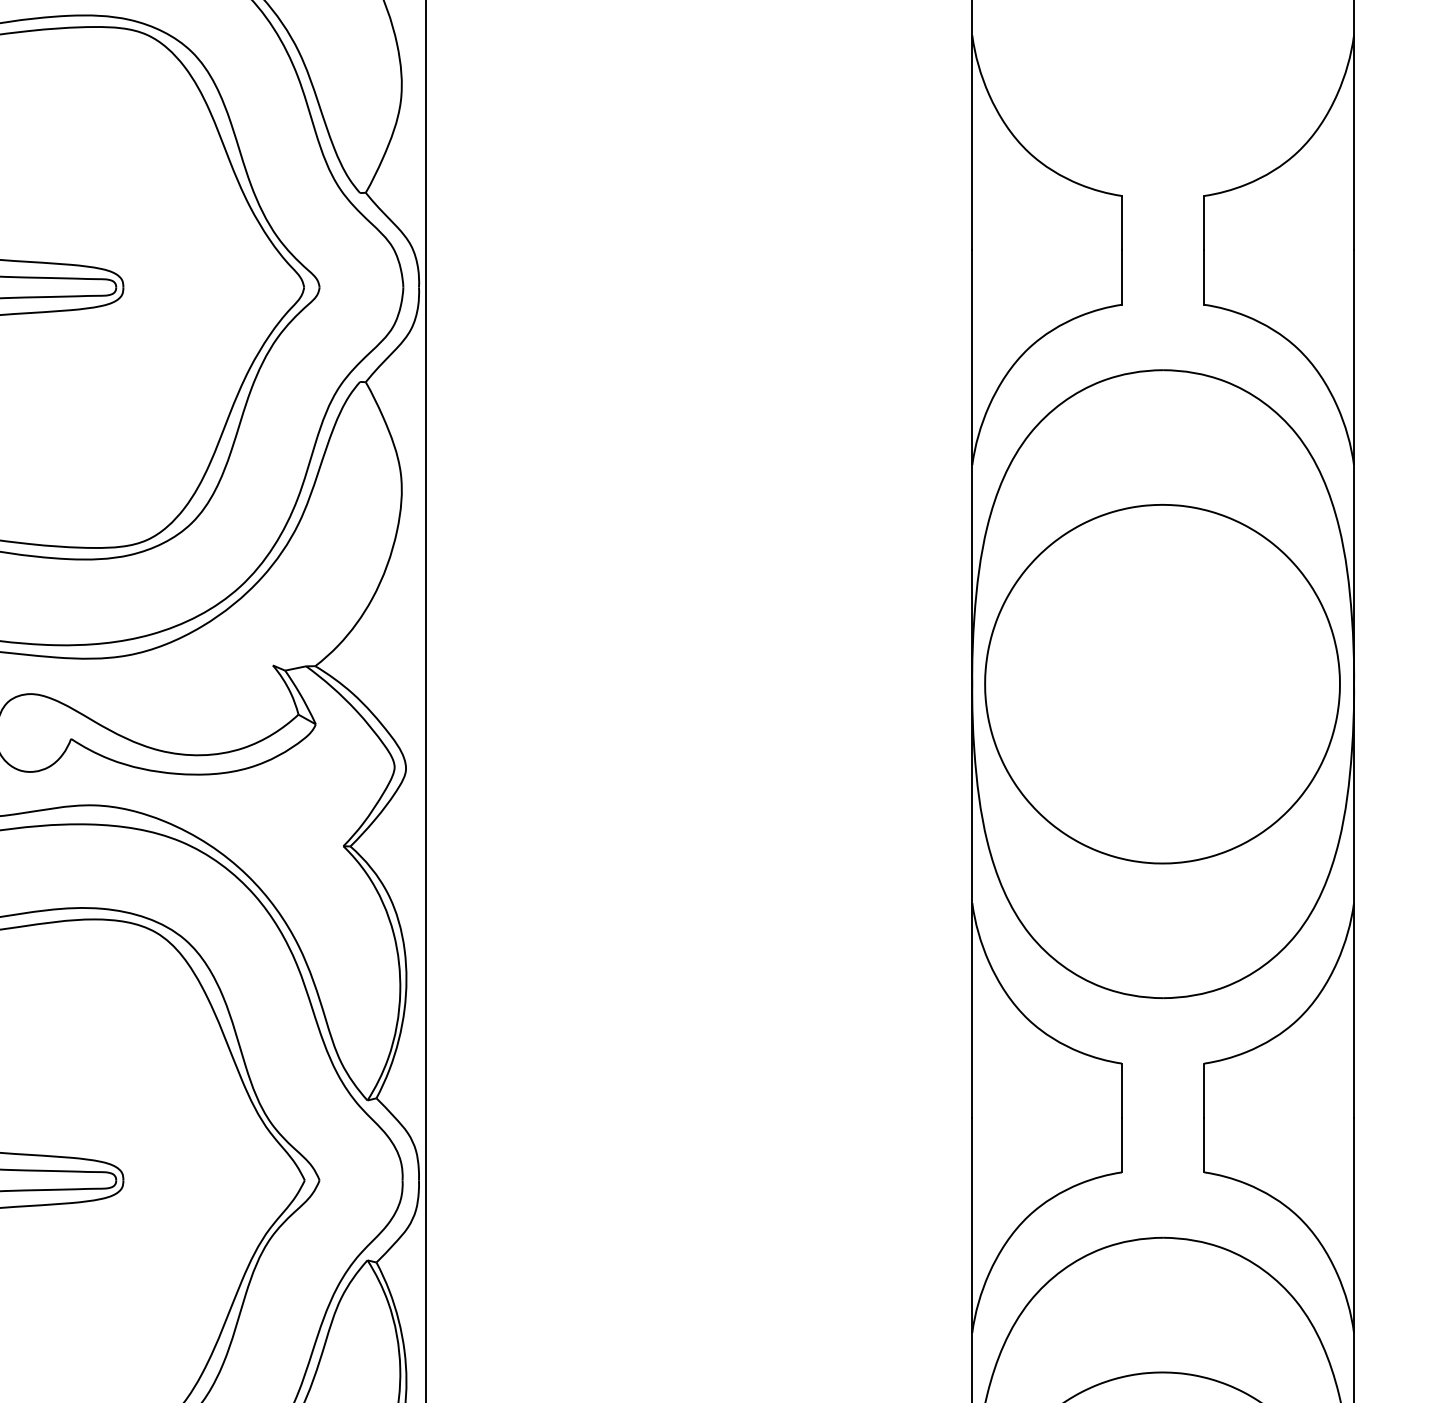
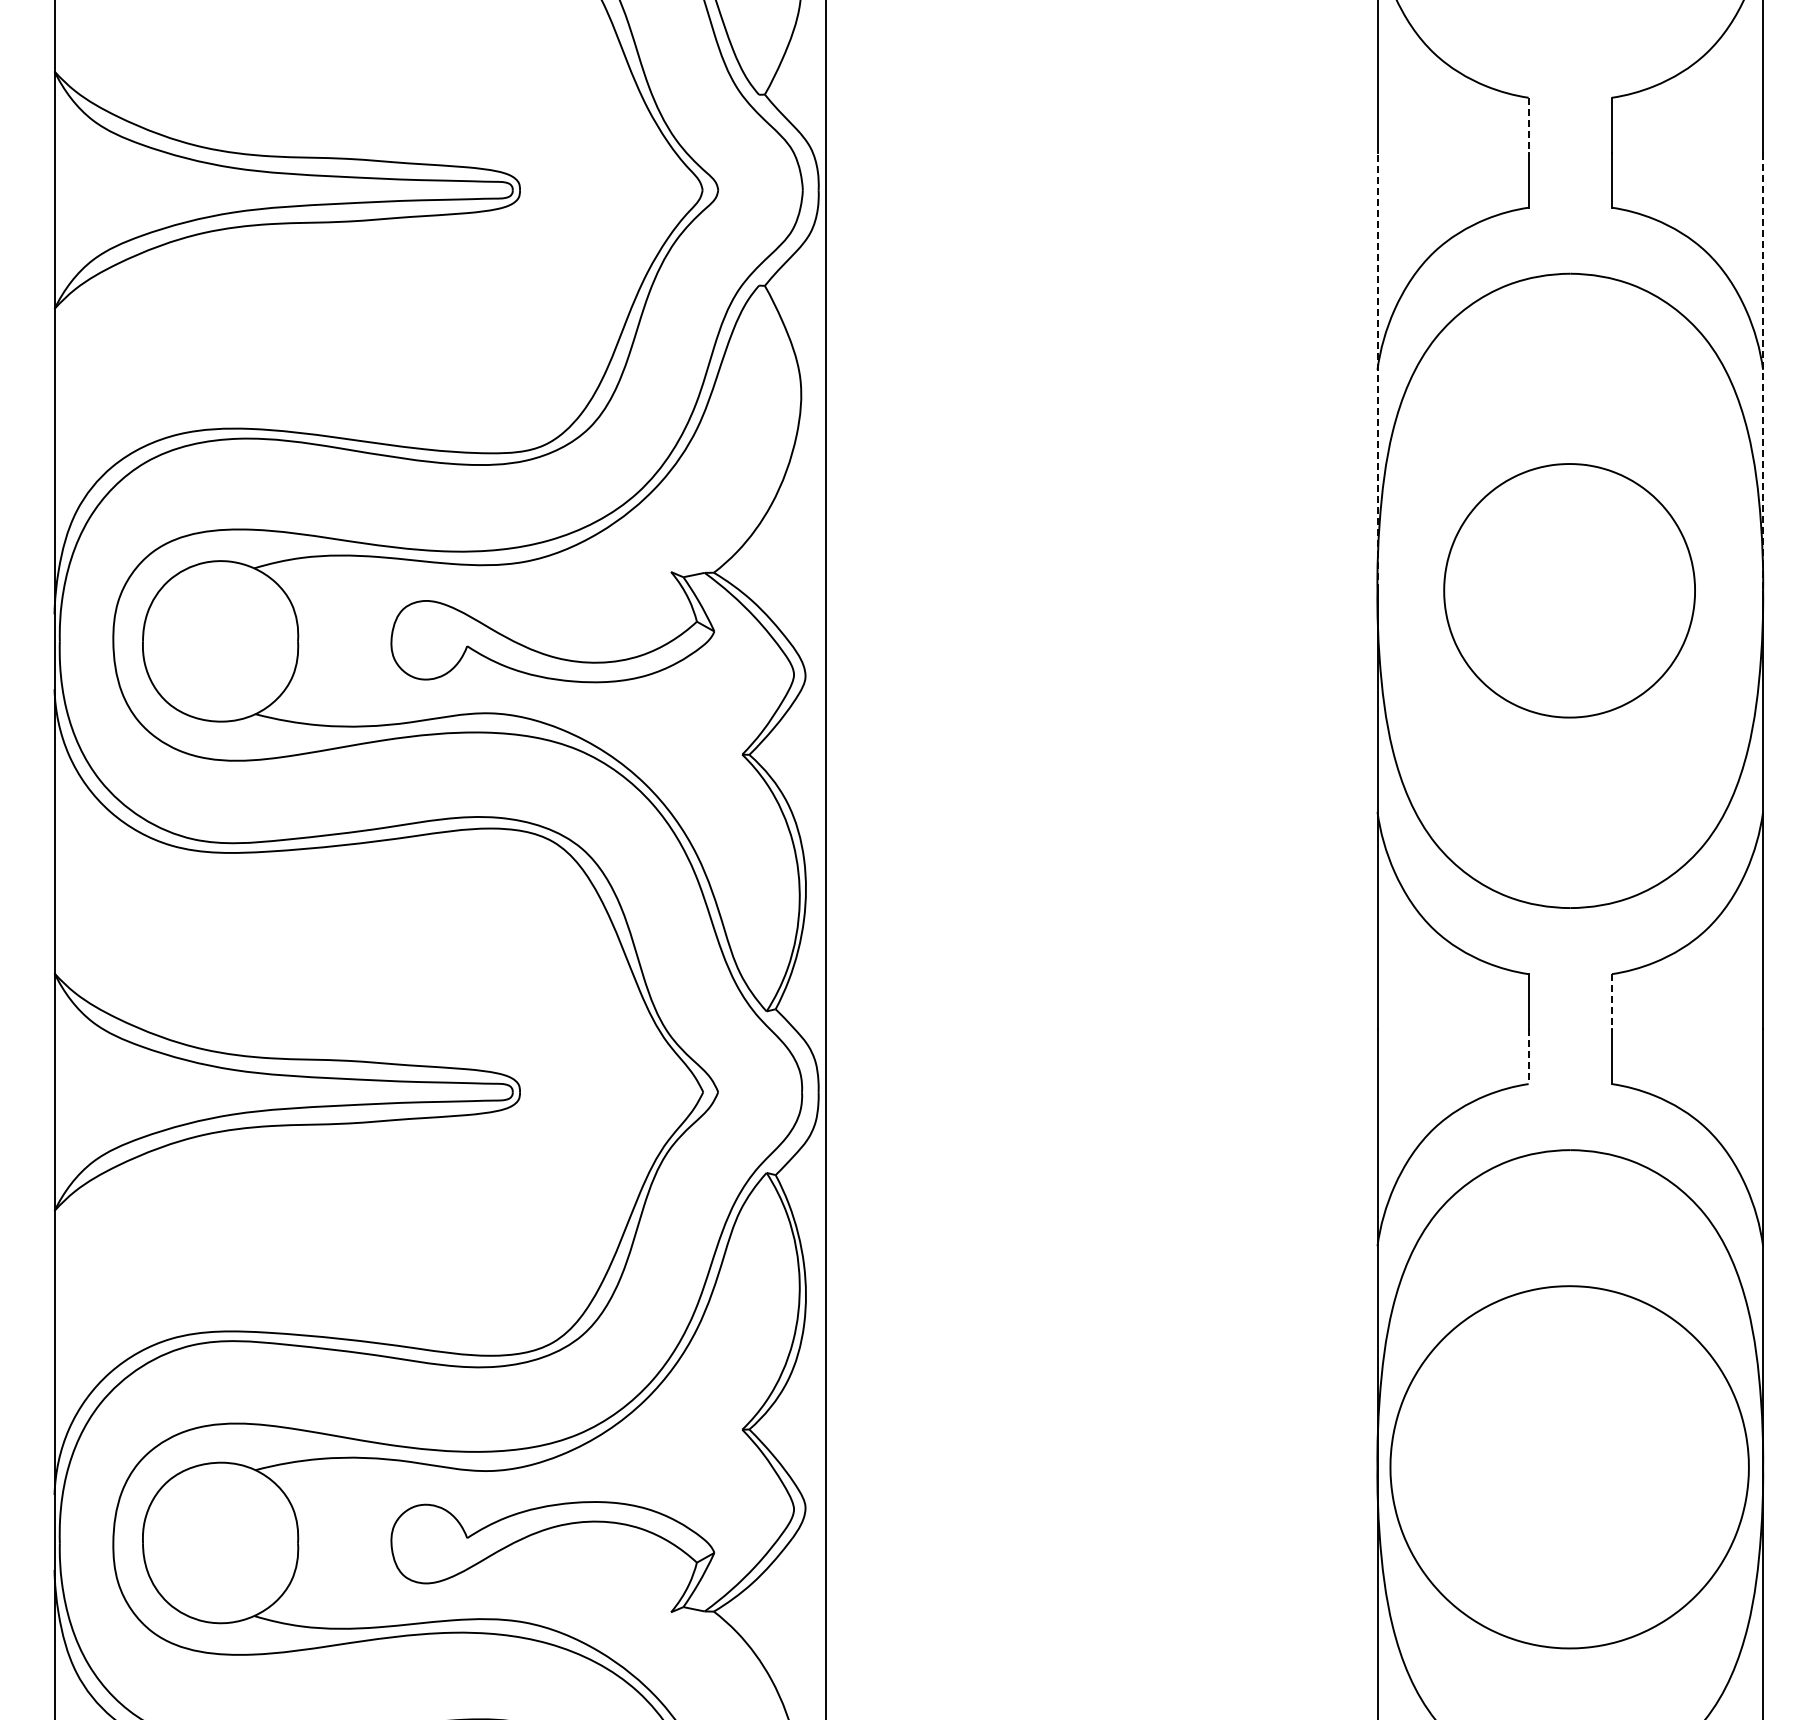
line: (1121, 223) -> (1528, 125), solid -> dashed
line: (972, 466) -> (1377, 371), solid -> dashed
line: (1354, 467) -> (1763, 372), solid -> dashed
part: (1162, 683) -> (1569, 590), size x0.7
line: (1204, 1091) -> (1612, 1002), solid -> dashed
line: (1121, 1146) -> (1528, 1057), solid -> dashed

